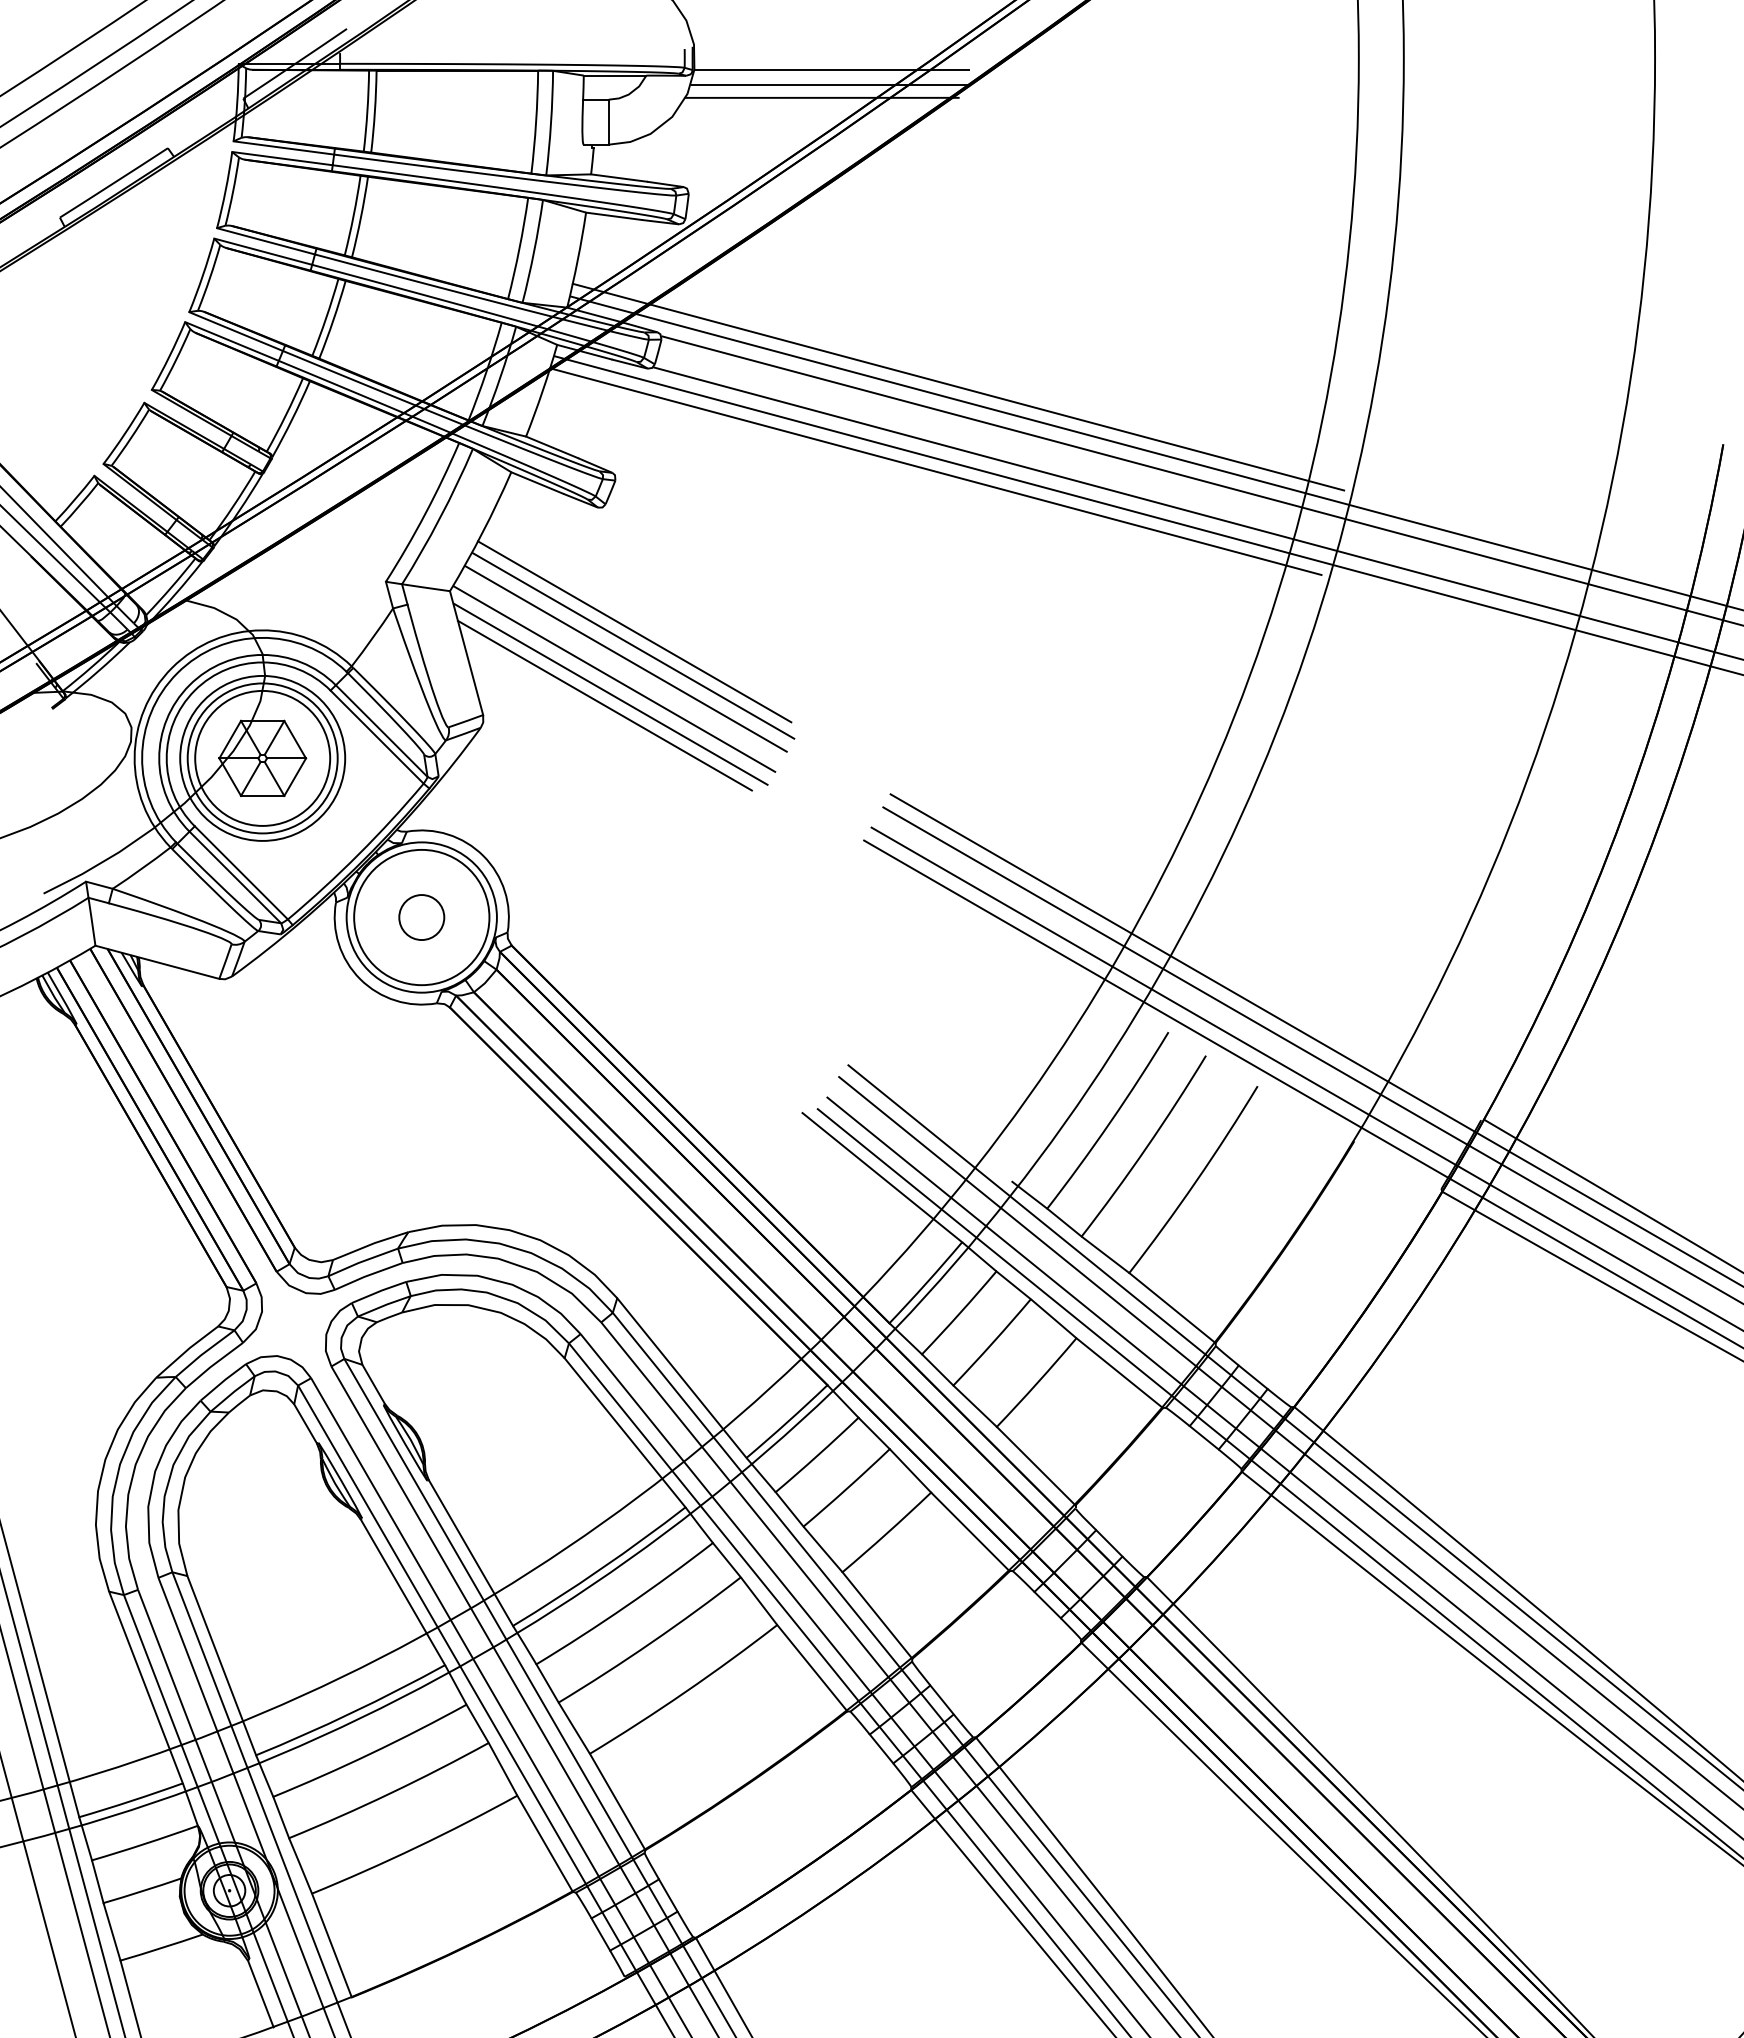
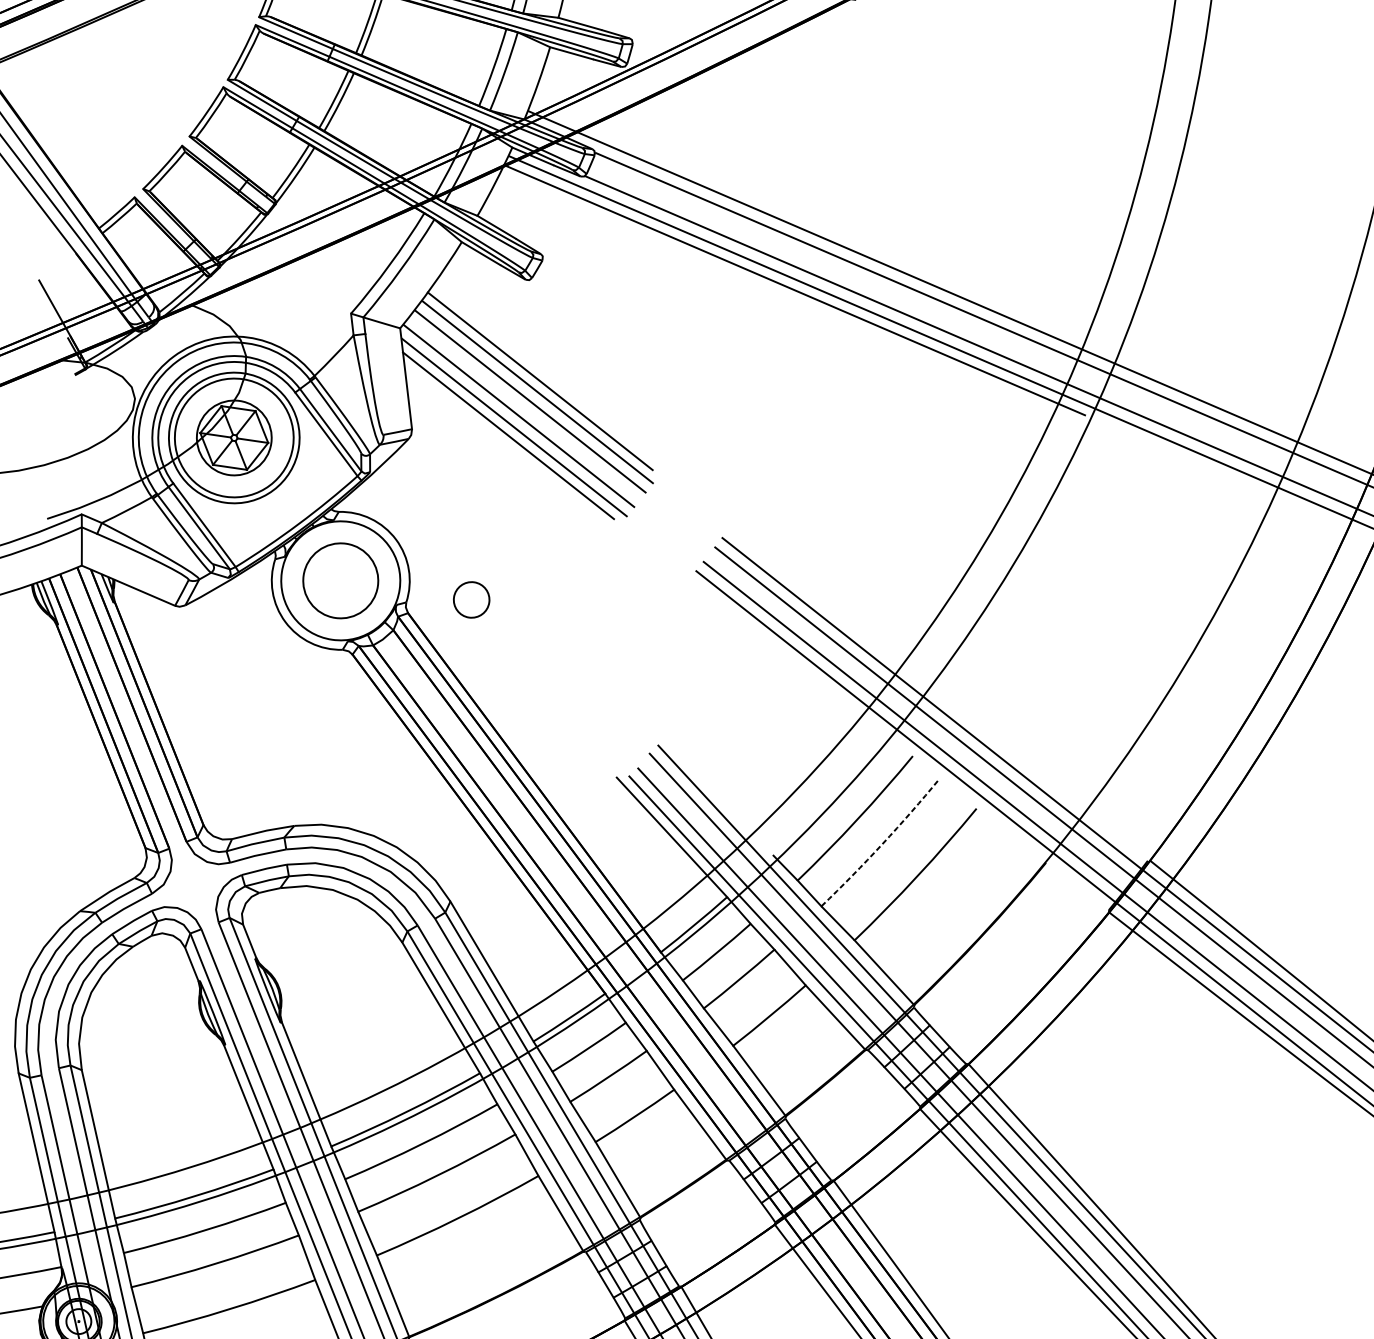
line: (958, 386) -> (822, 226), removed
circle: (262, 757) -> (234, 437), size x0.7
circle: (421, 917) -> (340, 580), size x0.7
circle: (421, 917) -> (471, 599), moved
arc: (1146, 1147) -> (882, 843), solid -> dashed

